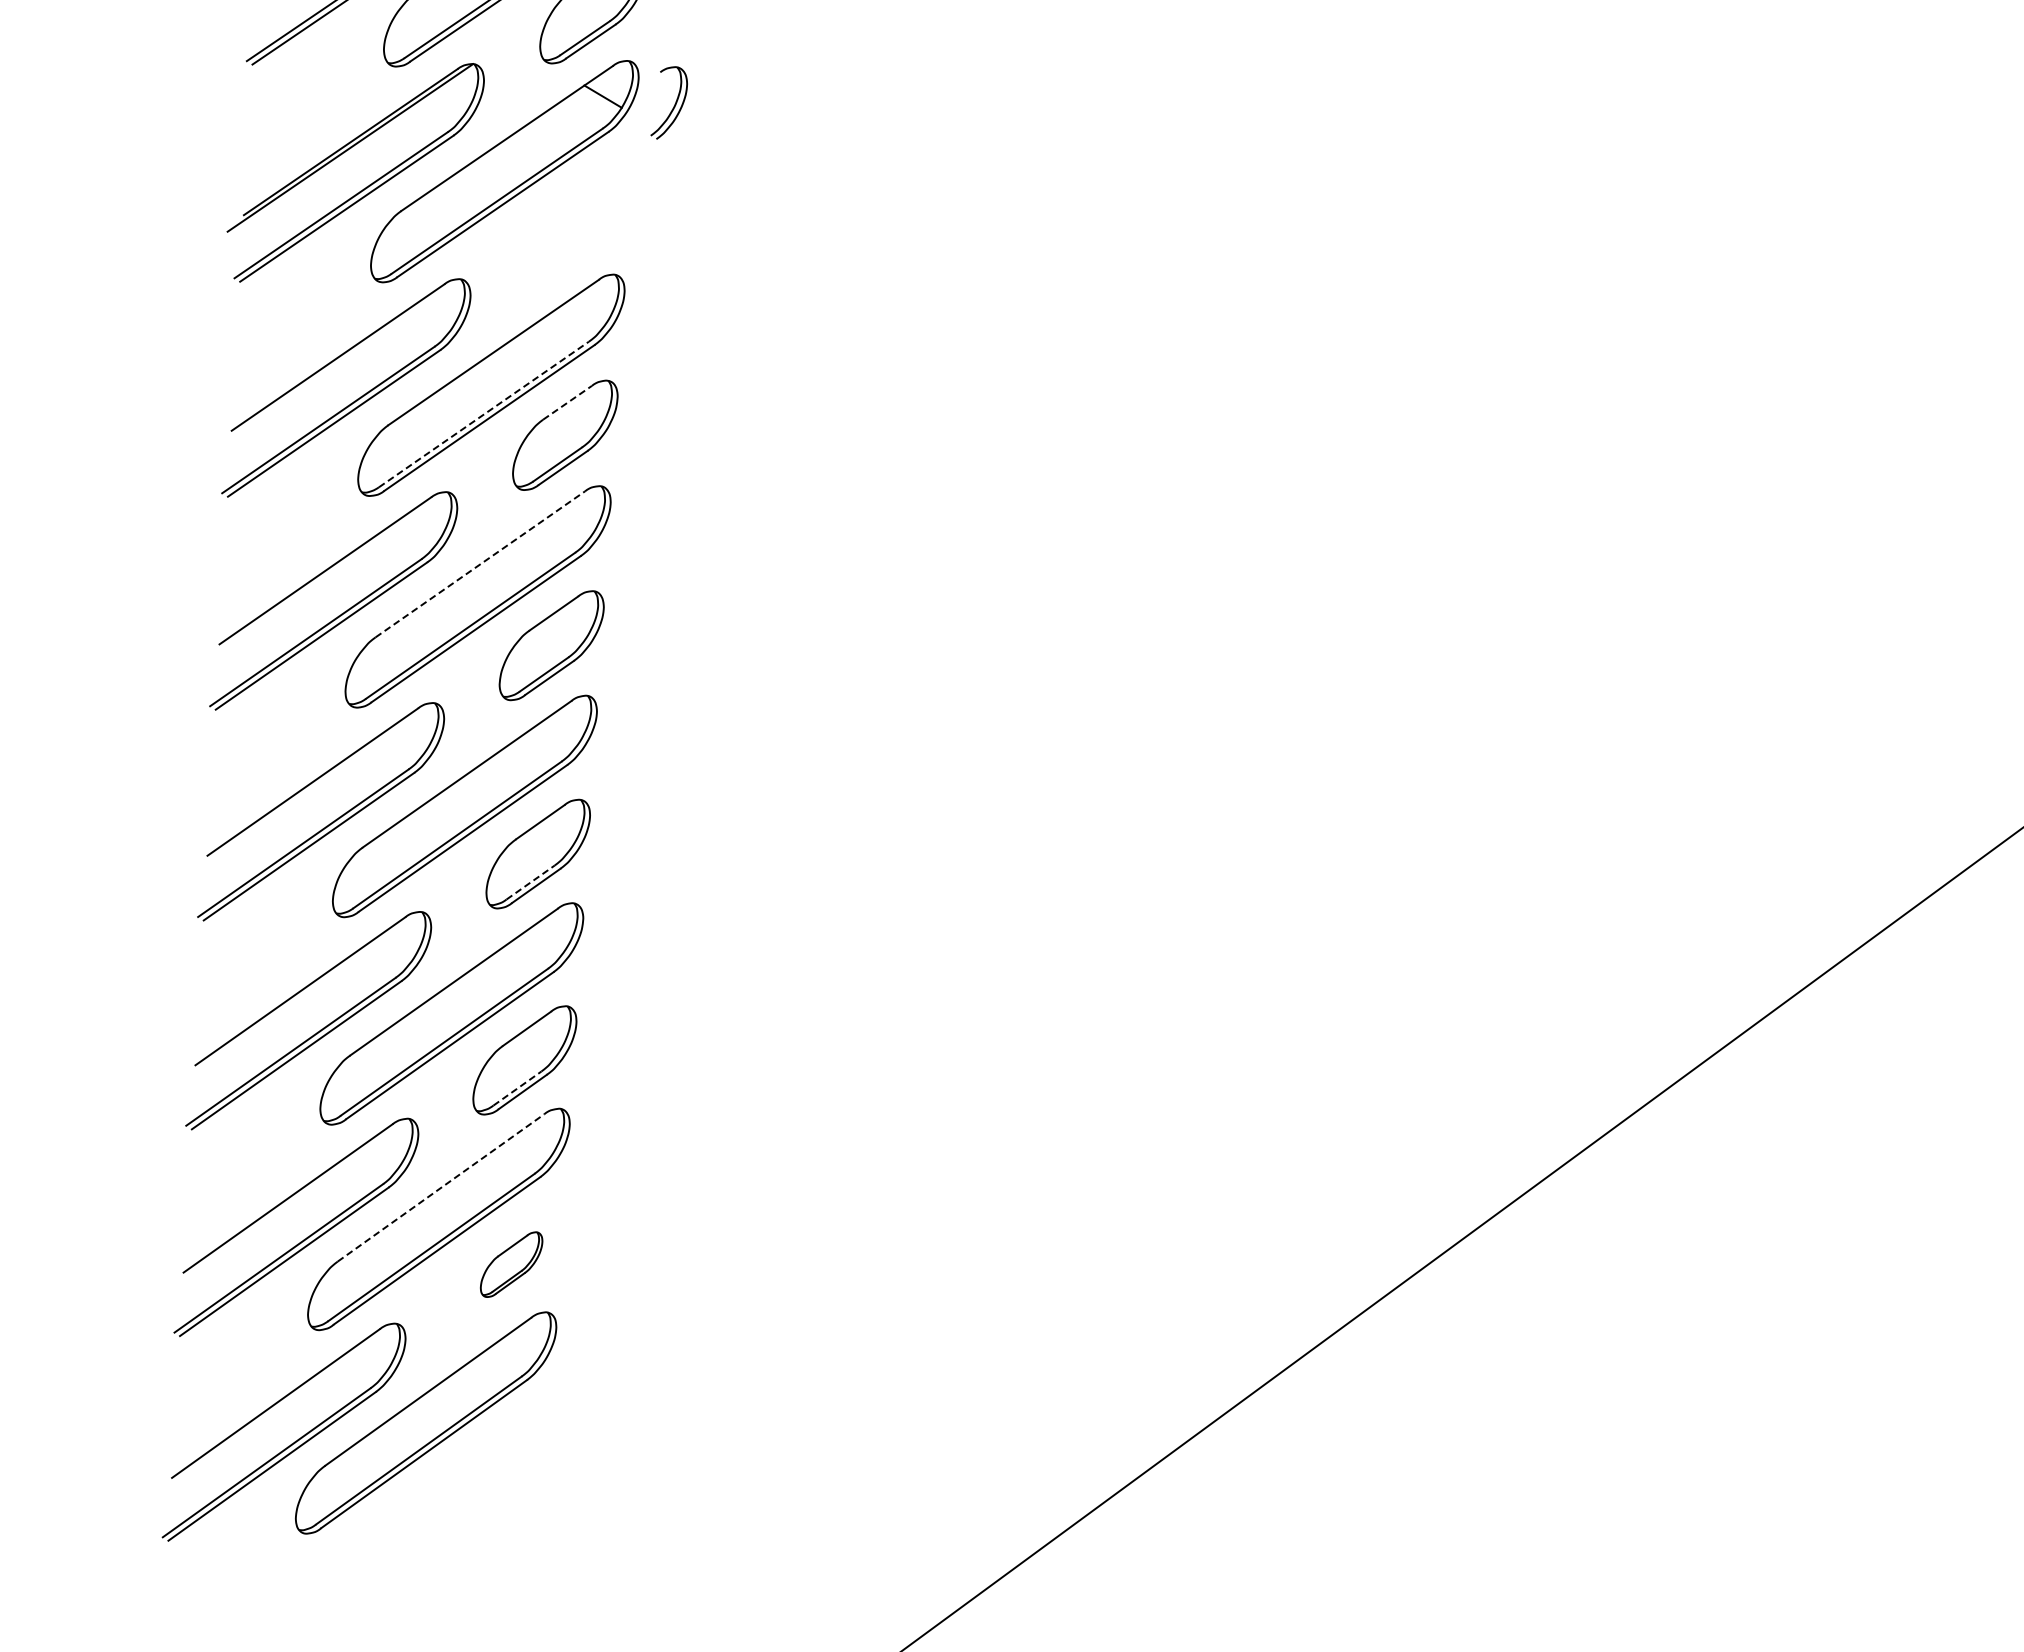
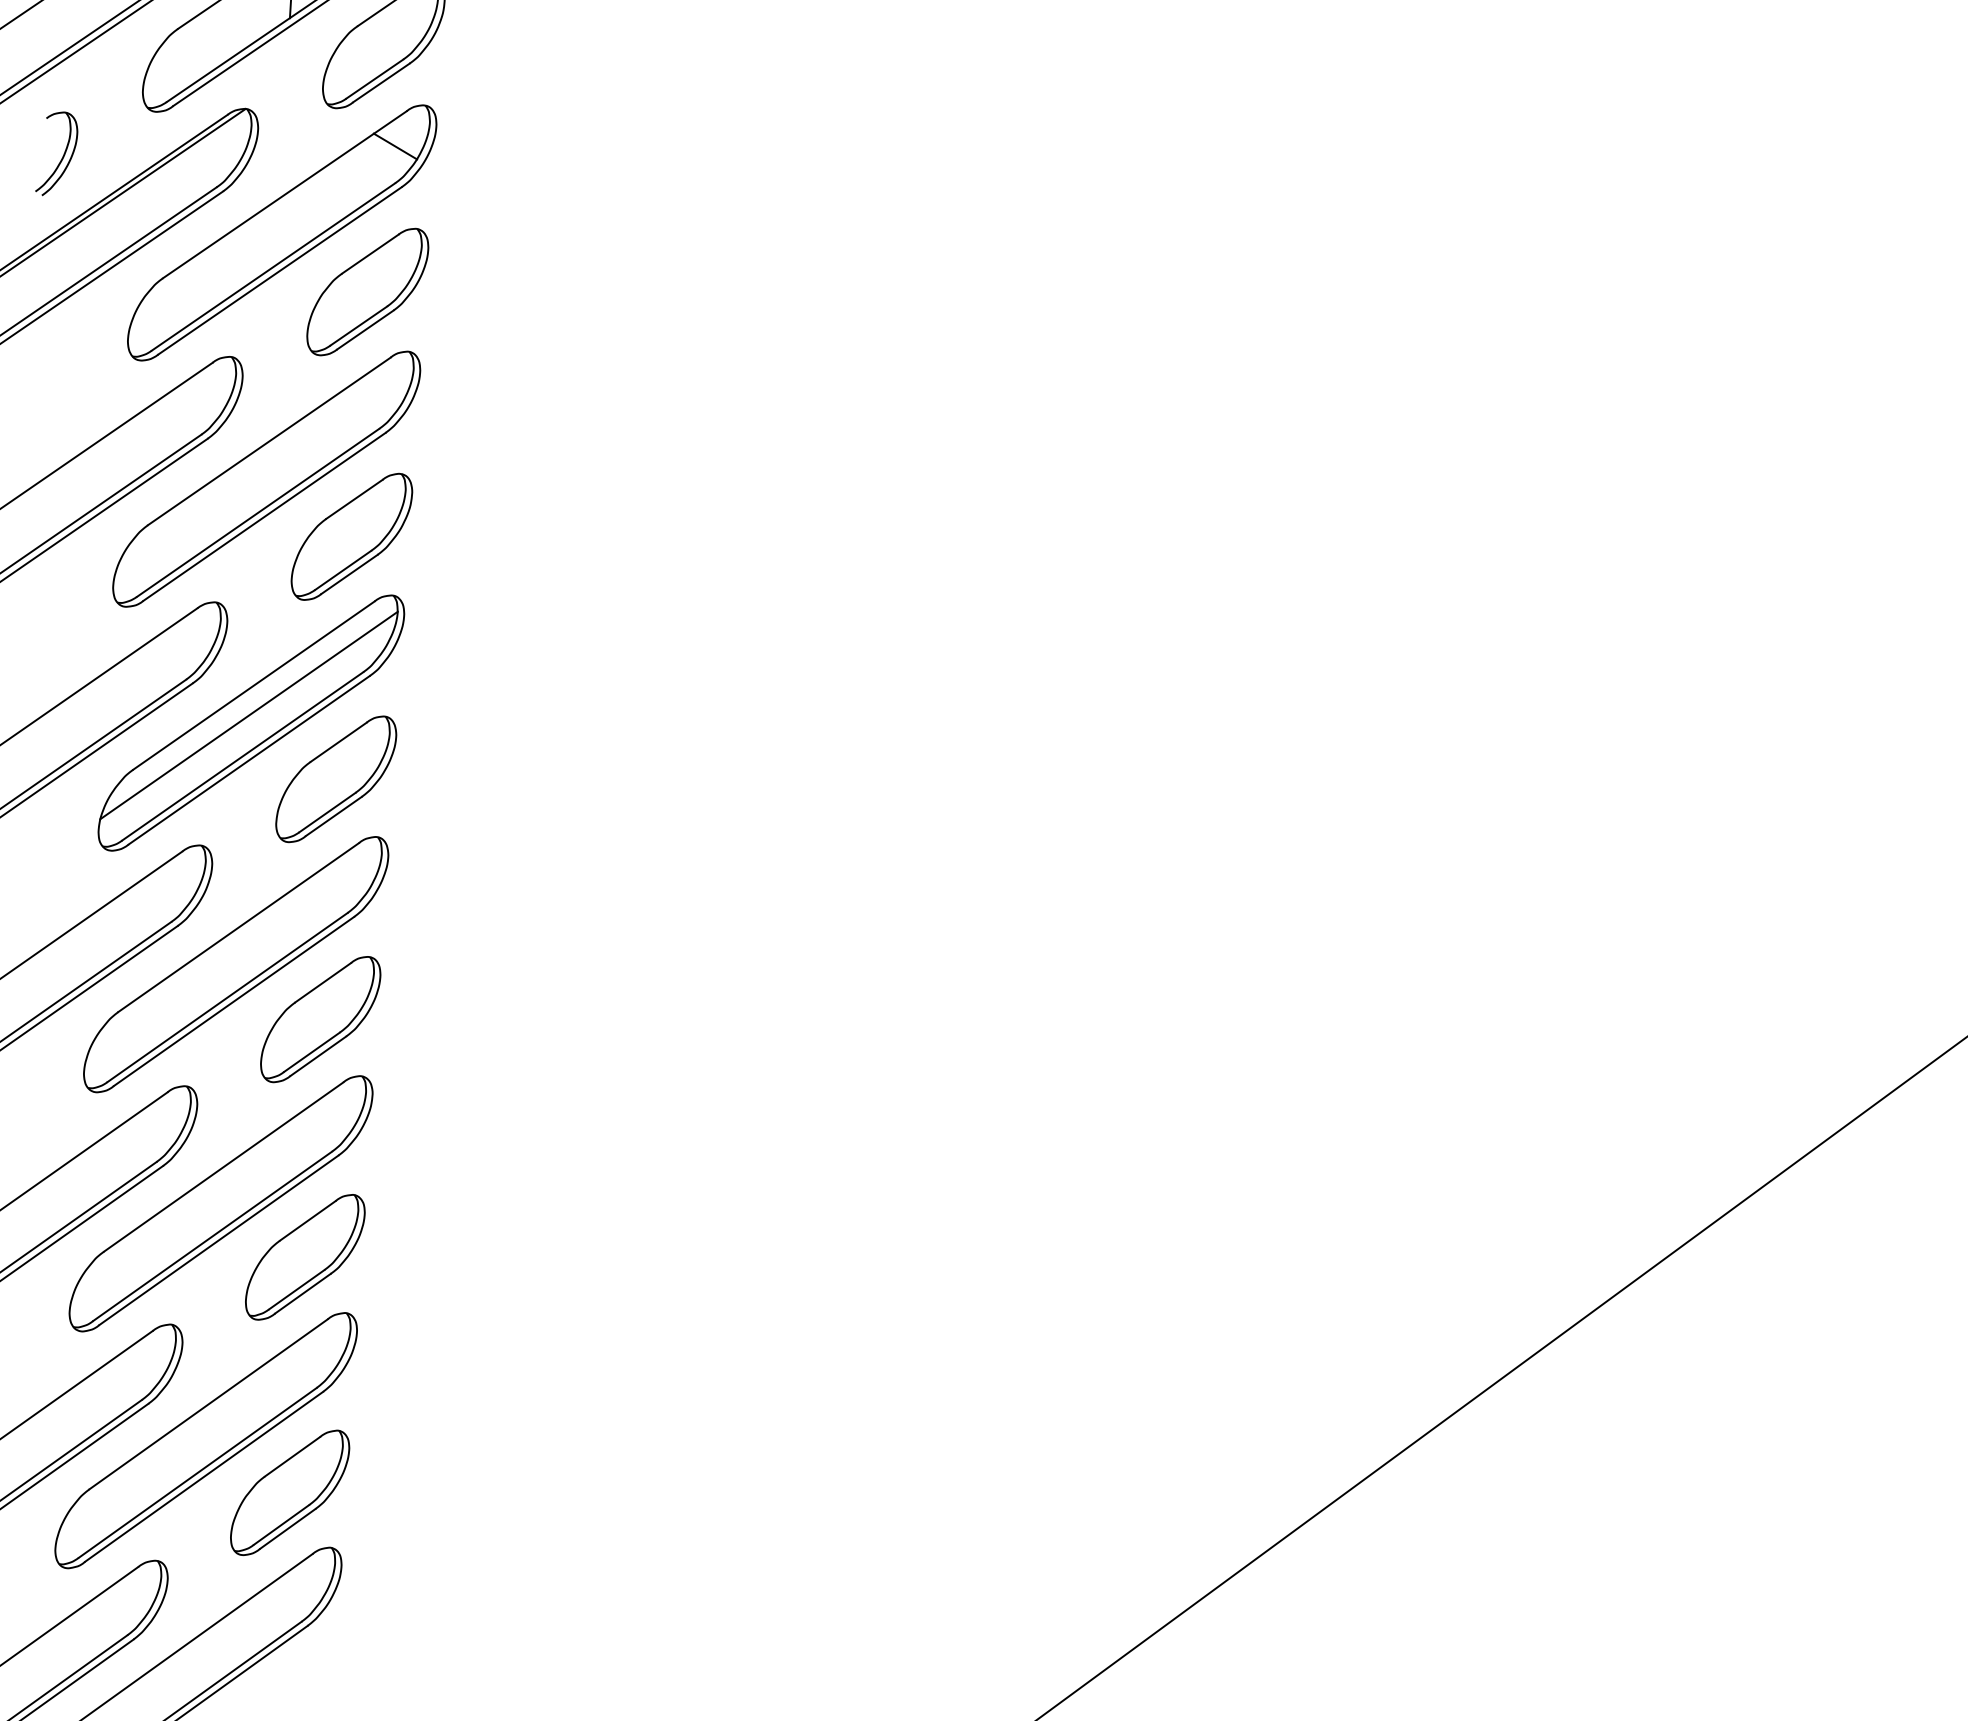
part: (674, 104) -> (62, 155), moved
part: (578, 222) -> (367, 291), added
line: (567, 402) -> (354, 499), dashed -> solid
line: (483, 414) -> (257, 512), dashed -> solid
line: (480, 564) -> (254, 685), dashed -> solid
line: (476, 590) -> (249, 715), added
line: (530, 882) -> (311, 1052), dashed -> solid
line: (517, 1088) -> (296, 1289), dashed -> solid
line: (441, 1187) -> (209, 1403), dashed -> solid
part: (511, 1264) -> (289, 1492), size x1.67

